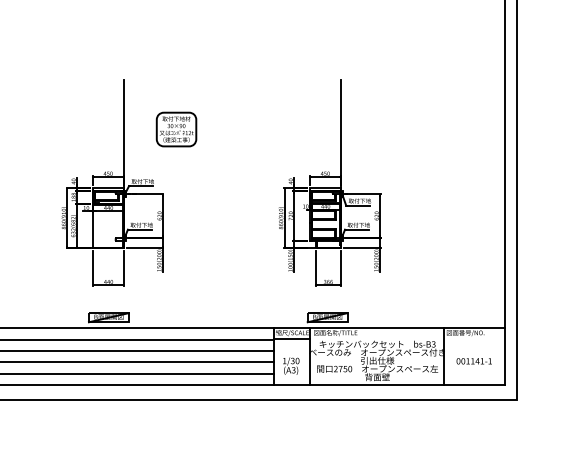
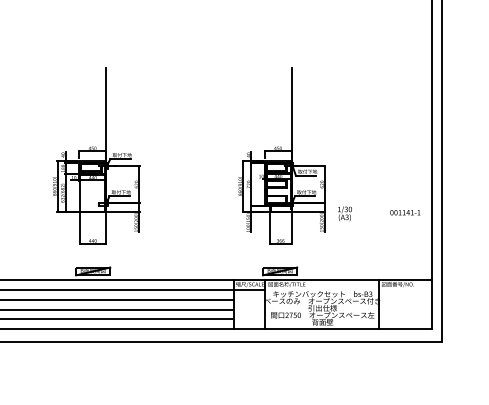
part: (175, 129) -> (150, 110), removed
text: (474, 361) -> (405, 212), moved
text: (290, 365) -> (344, 213), moved

